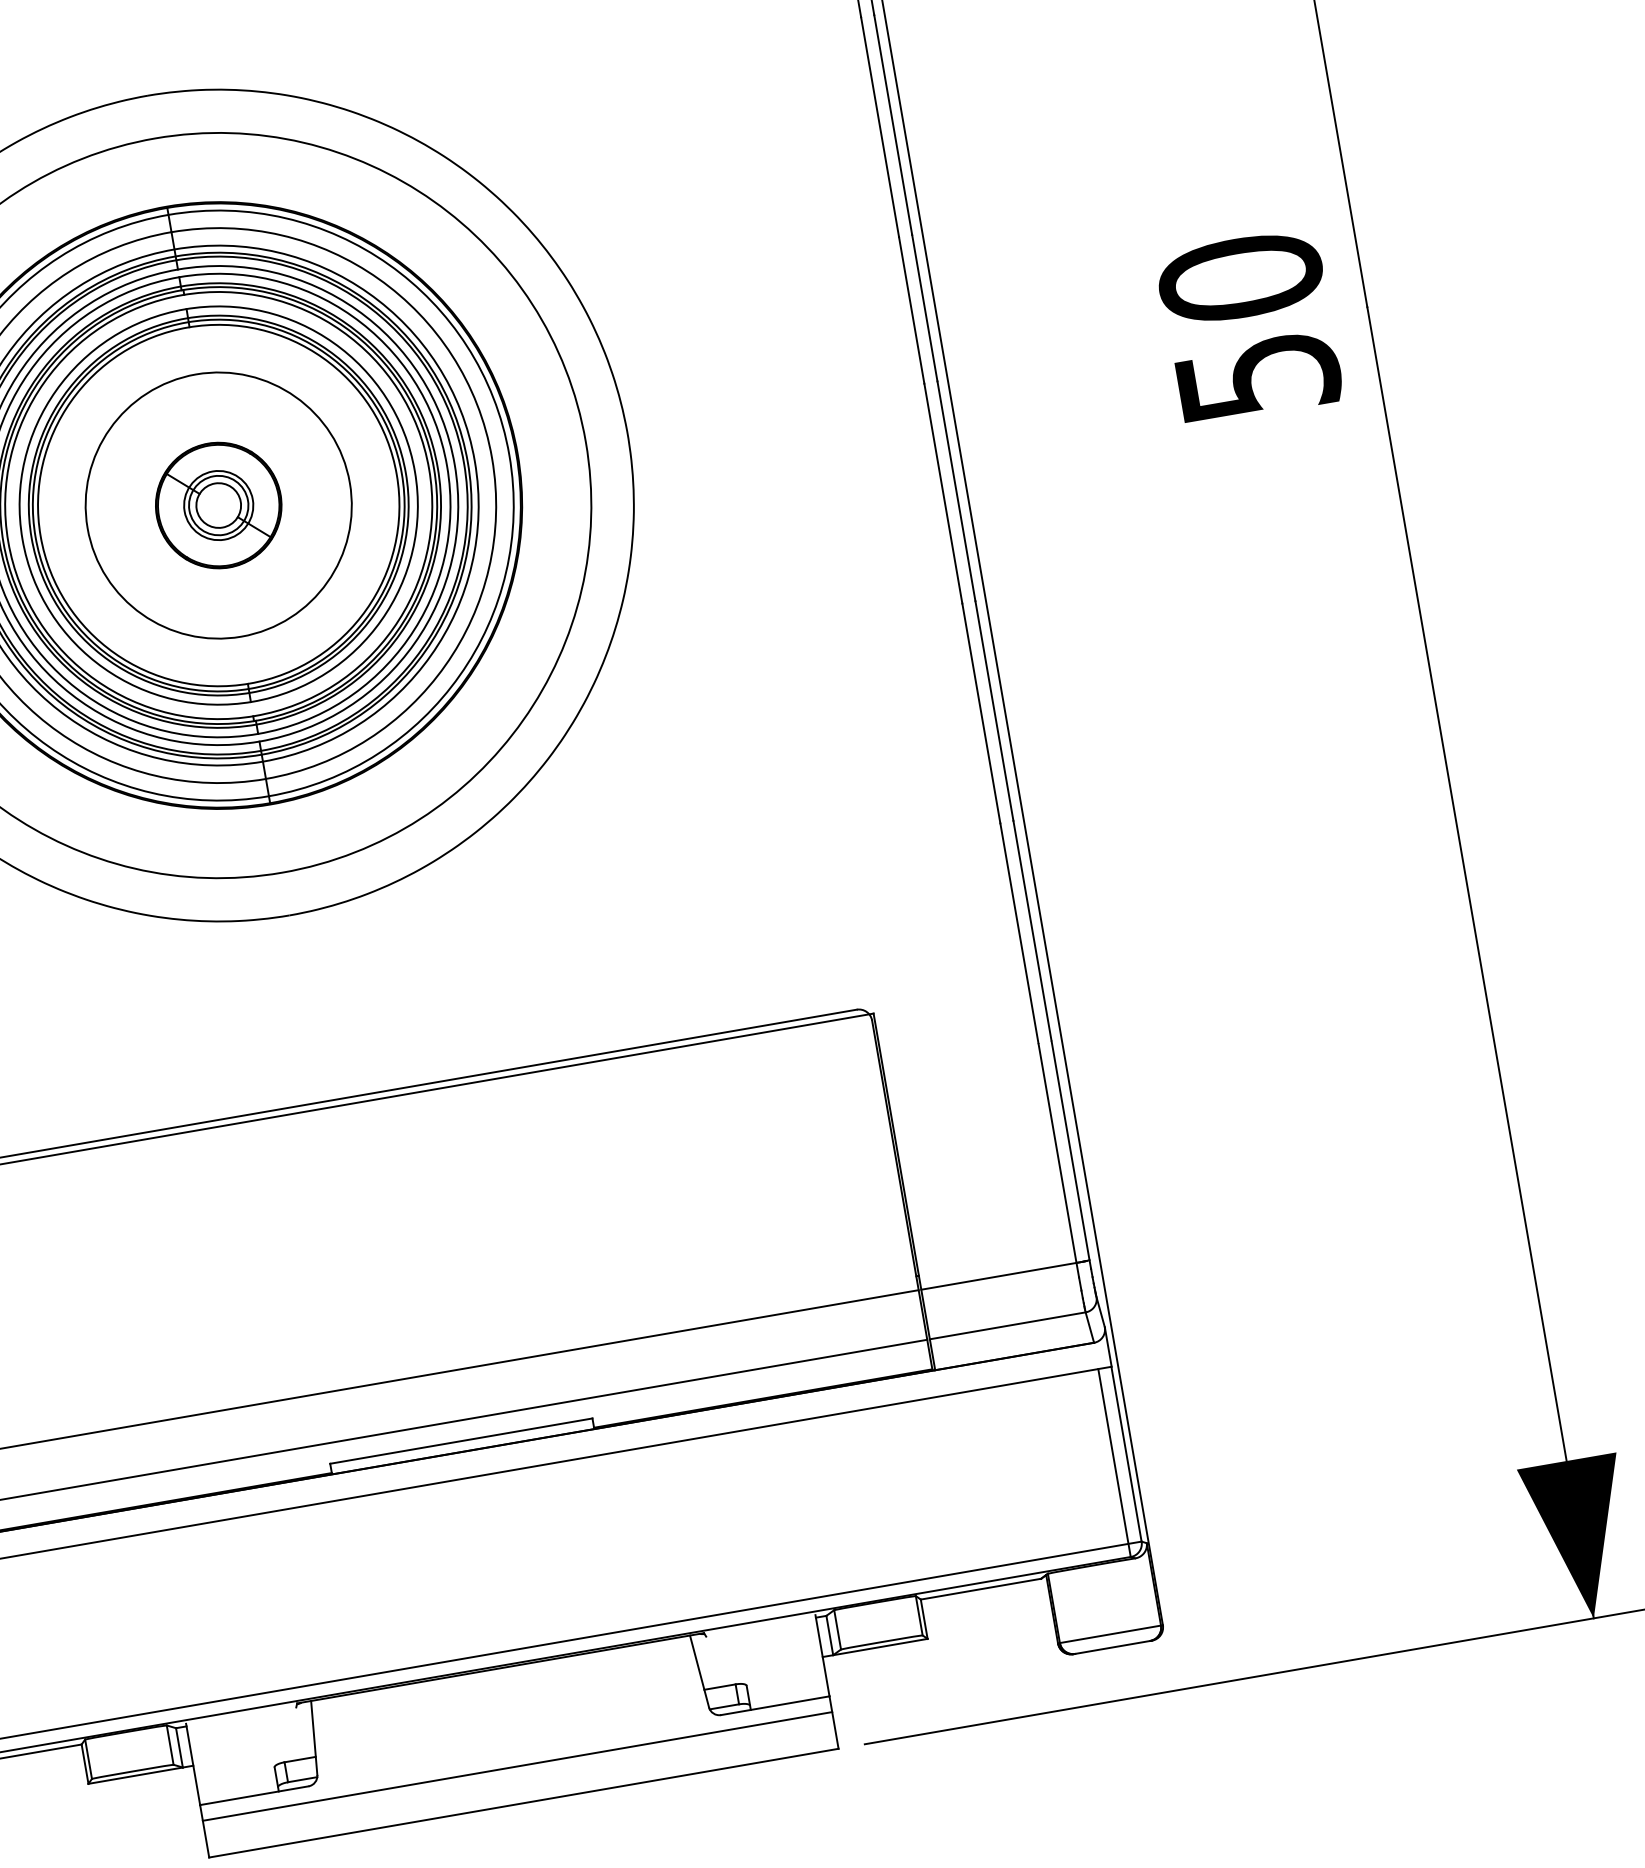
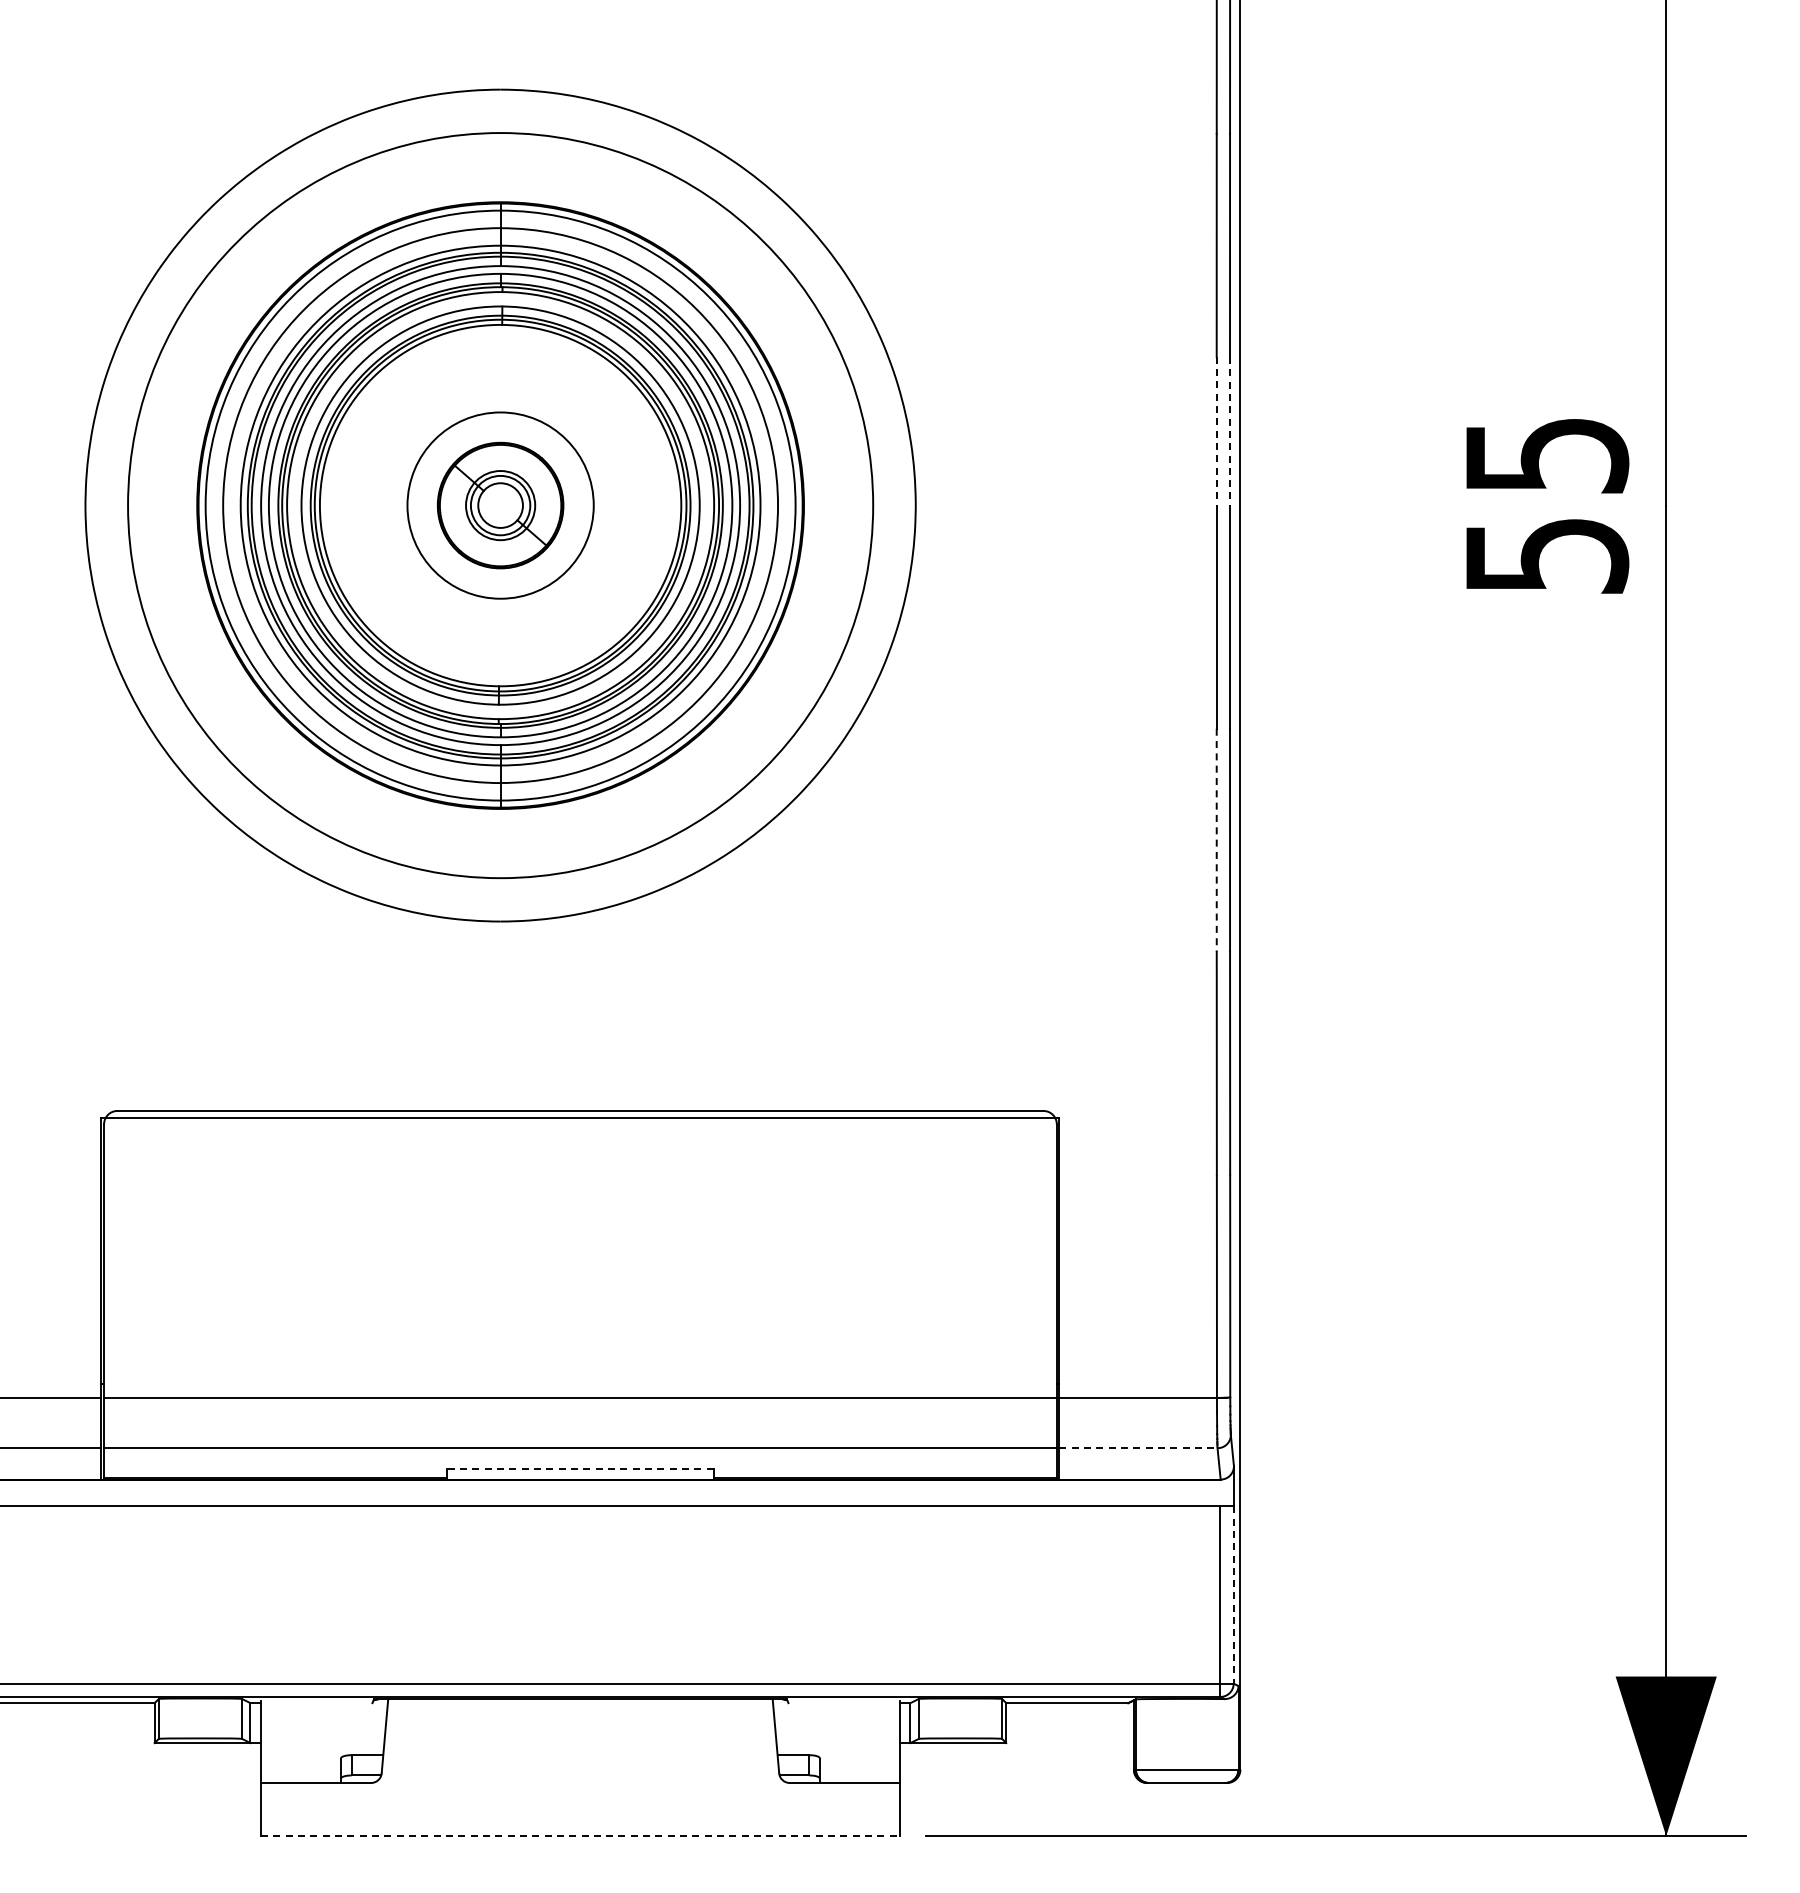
text: (1240, 278) -> (1546, 455), 50 -> 55
line: (925, 308) -> (1230, 431), solid -> dashed
line: (911, 310) -> (1216, 431), solid -> dashed
circle: (218, 505) -> (500, 505), size x0.7
line: (981, 713) -> (1216, 840), solid -> dashed
line: (1008, 1325) -> (1139, 1448), solid -> dashed
line: (460, 1440) -> (579, 1468), solid -> dashed
line: (1126, 1453) -> (1233, 1594), solid -> dashed
line: (517, 1766) -> (580, 1798), removed
line: (523, 1803) -> (580, 1836), solid -> dashed

